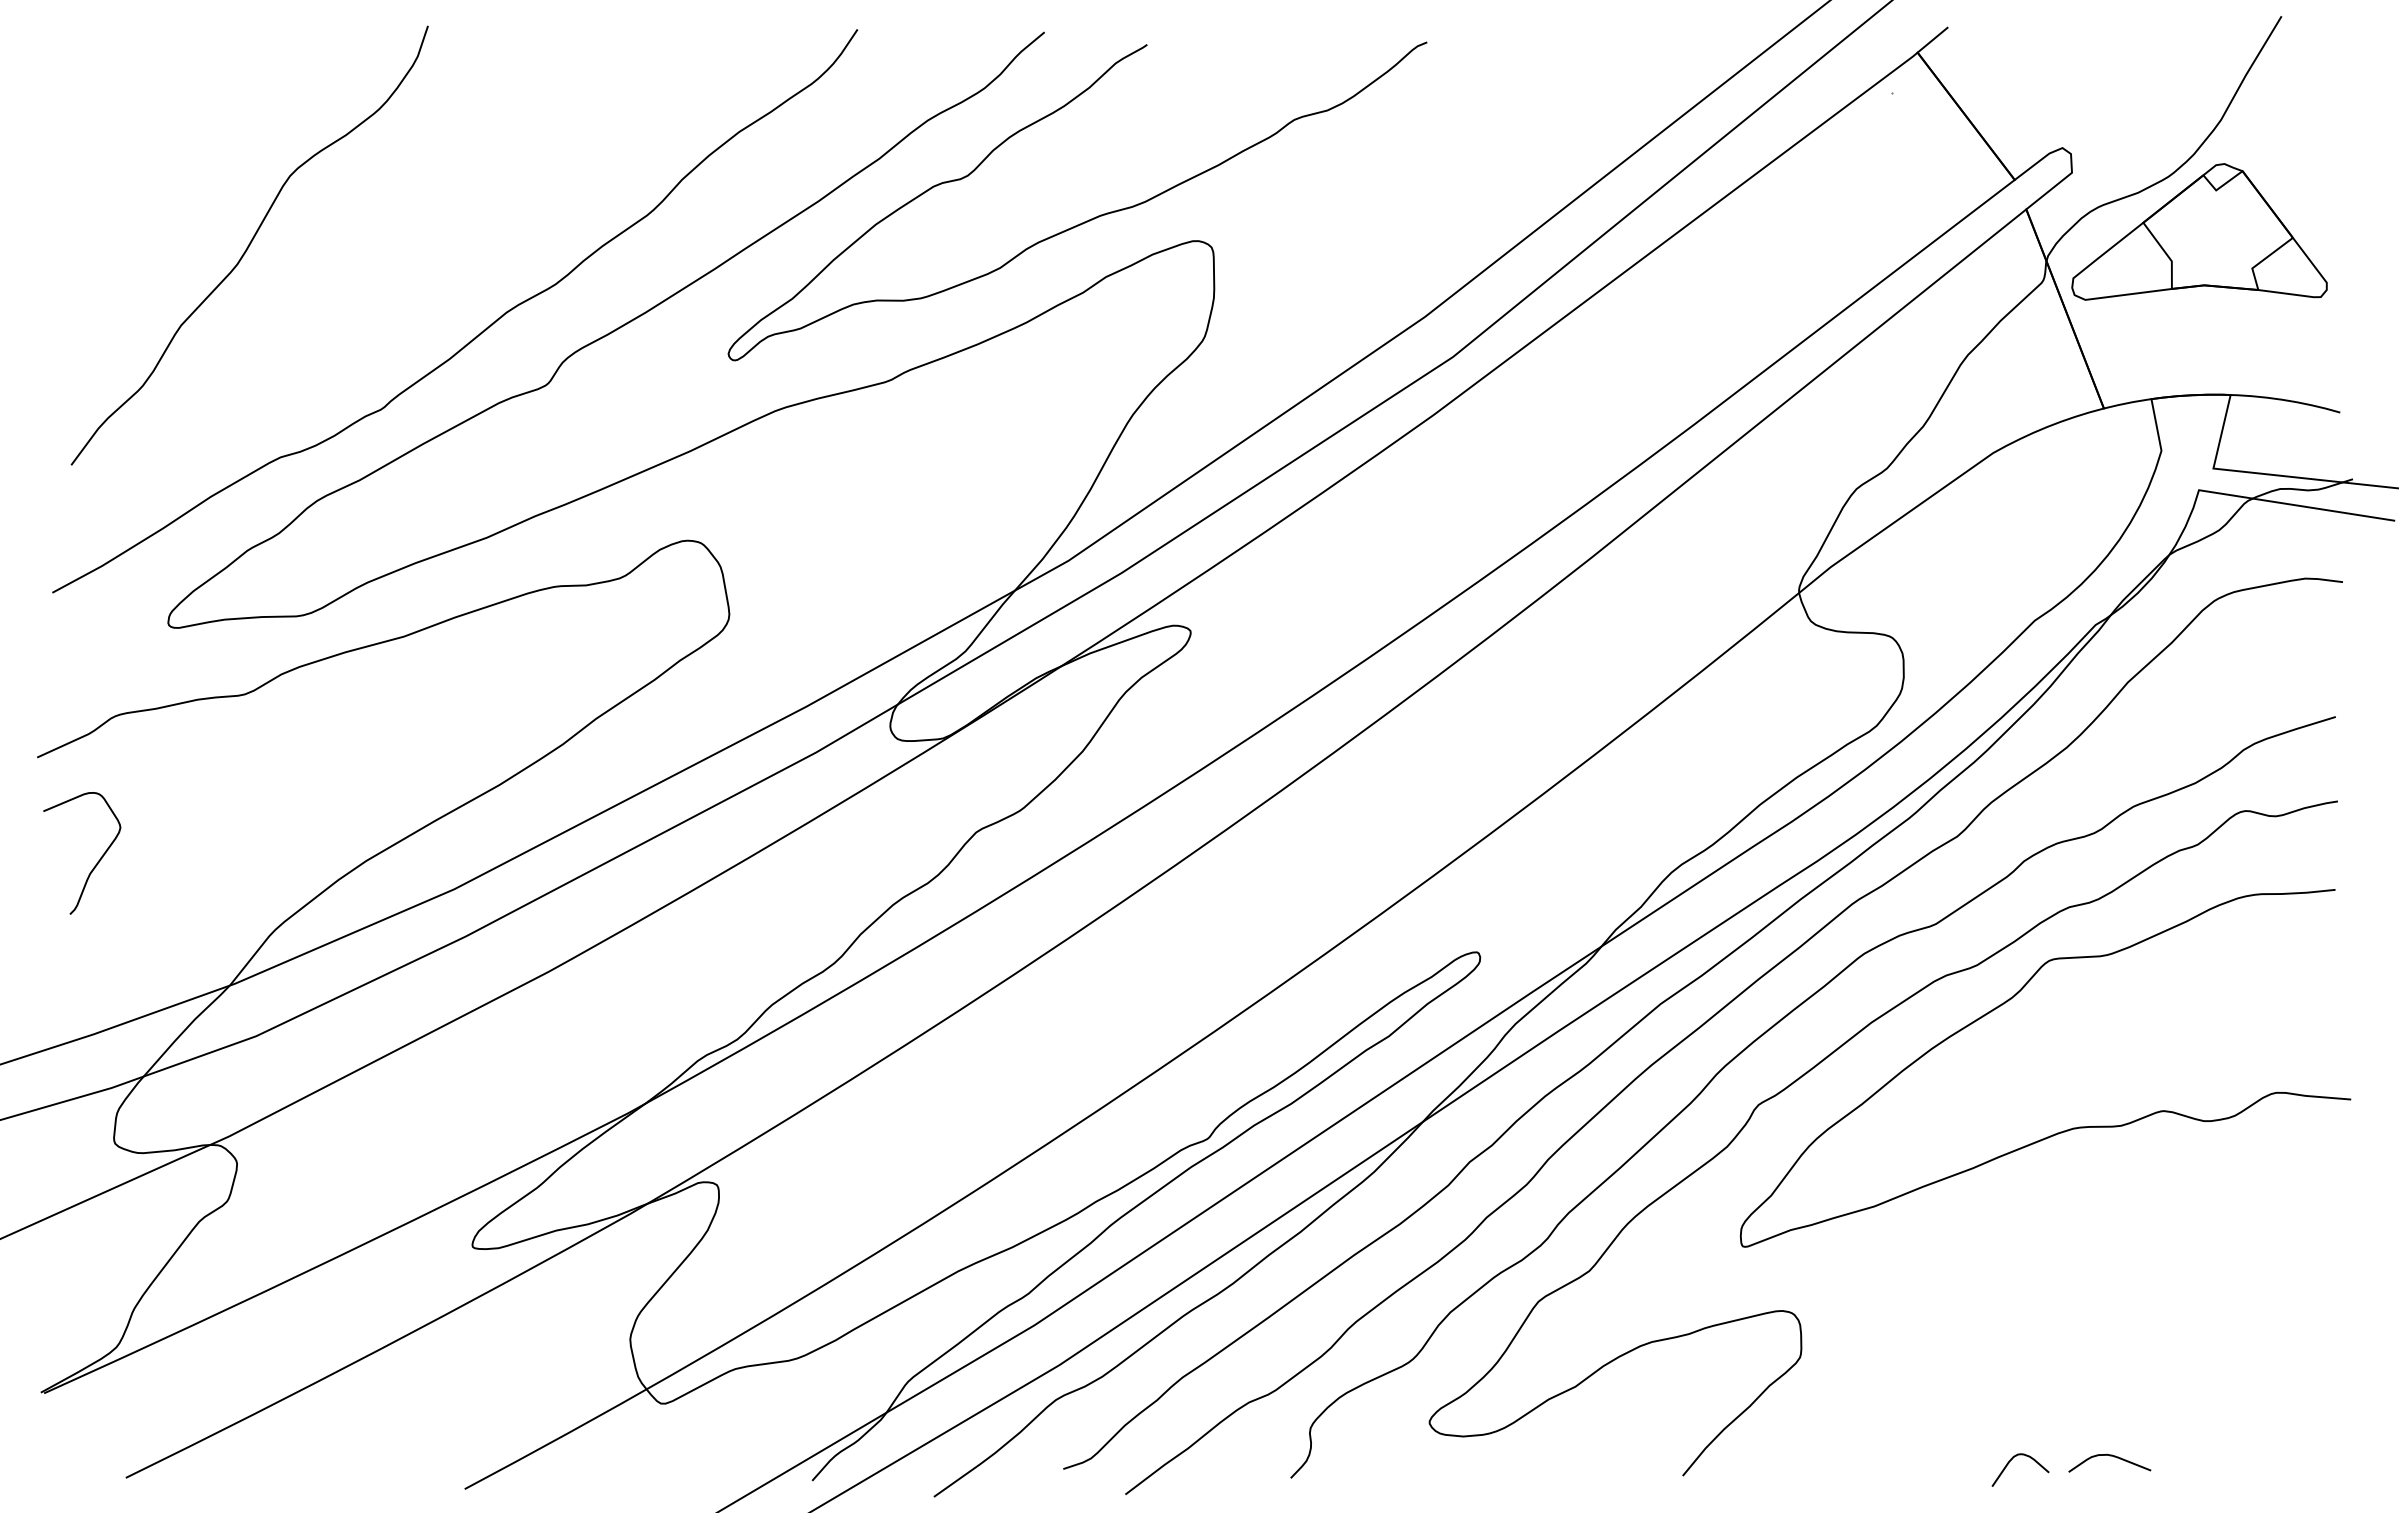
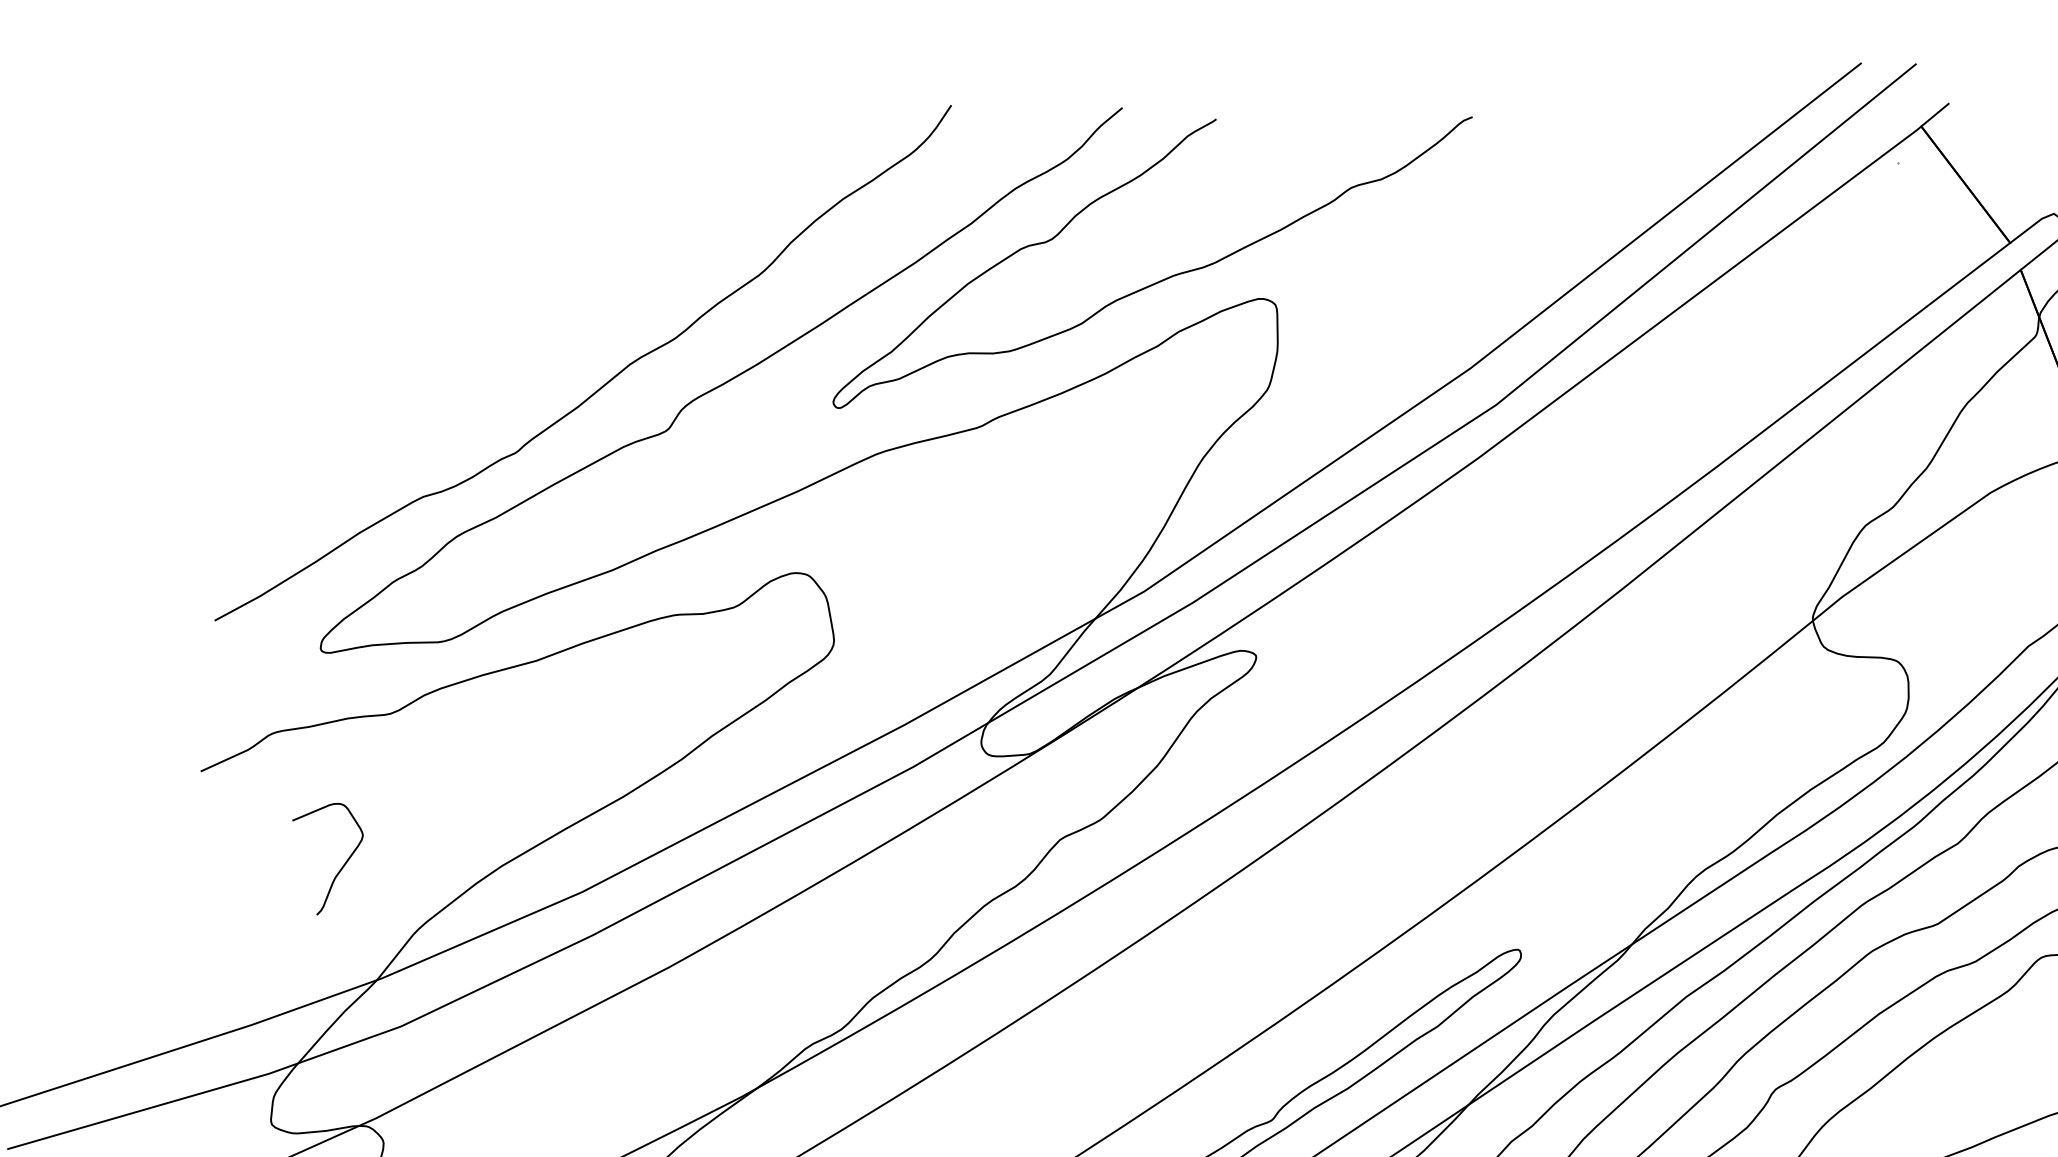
curve: (249, 245) -> (394, 302), removed
curve: (97, 861) -> (341, 866), moved

